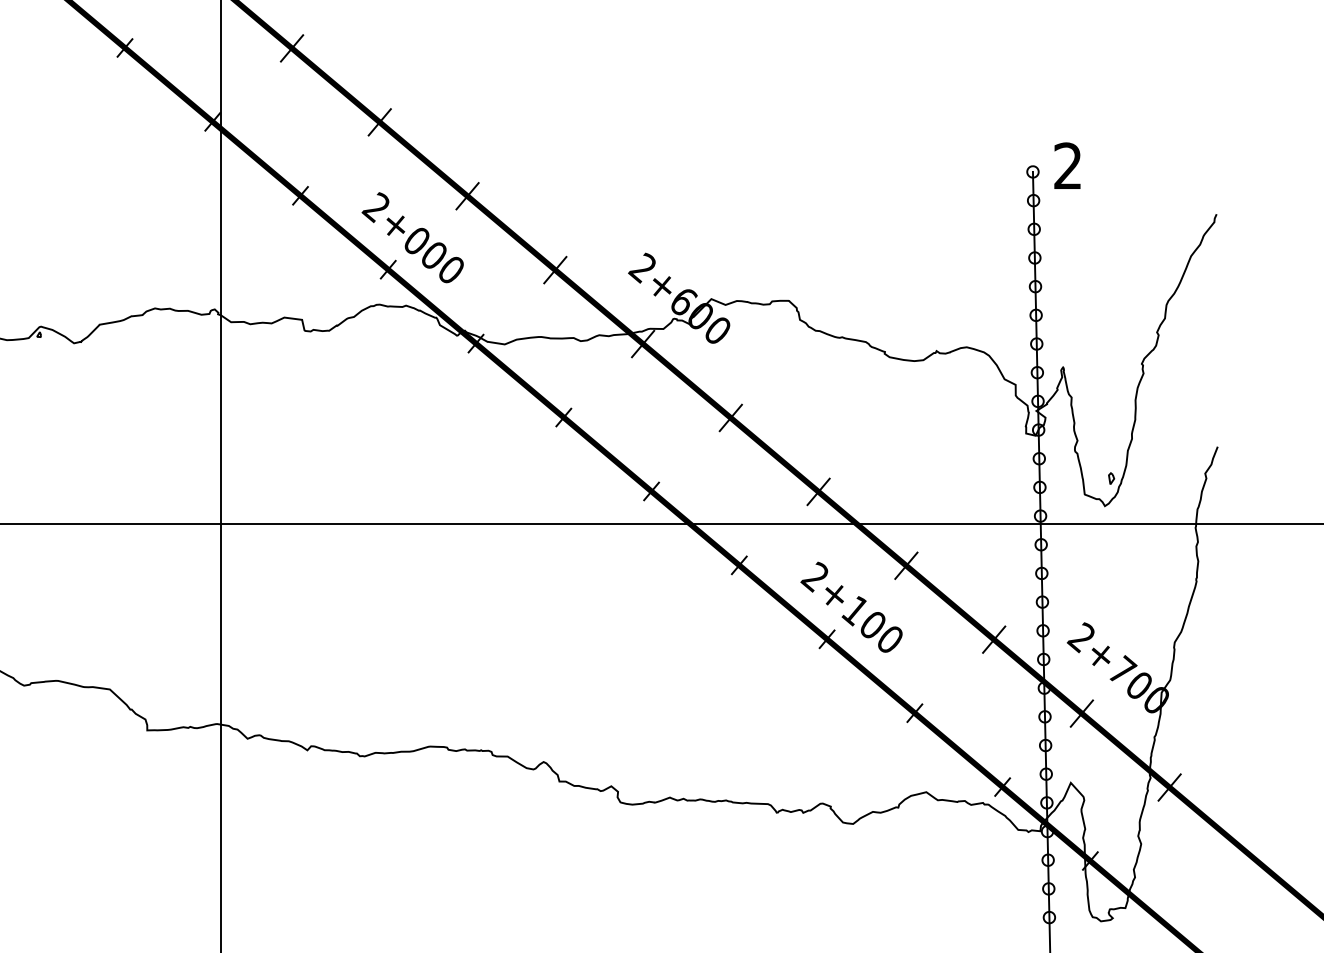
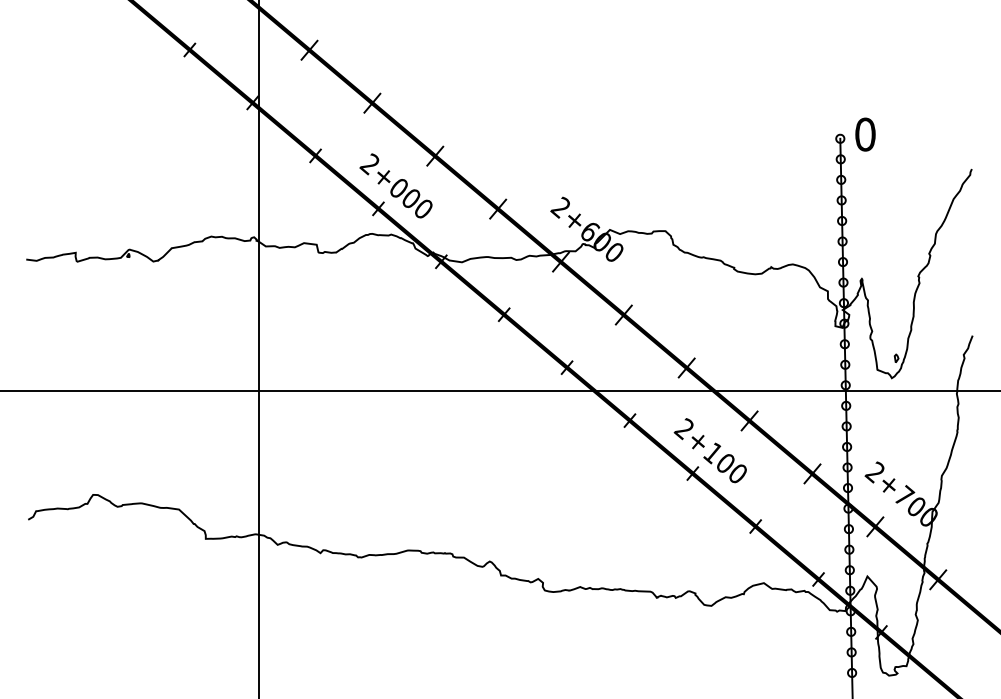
text: (1068, 165) -> (865, 134), 2 -> 0

